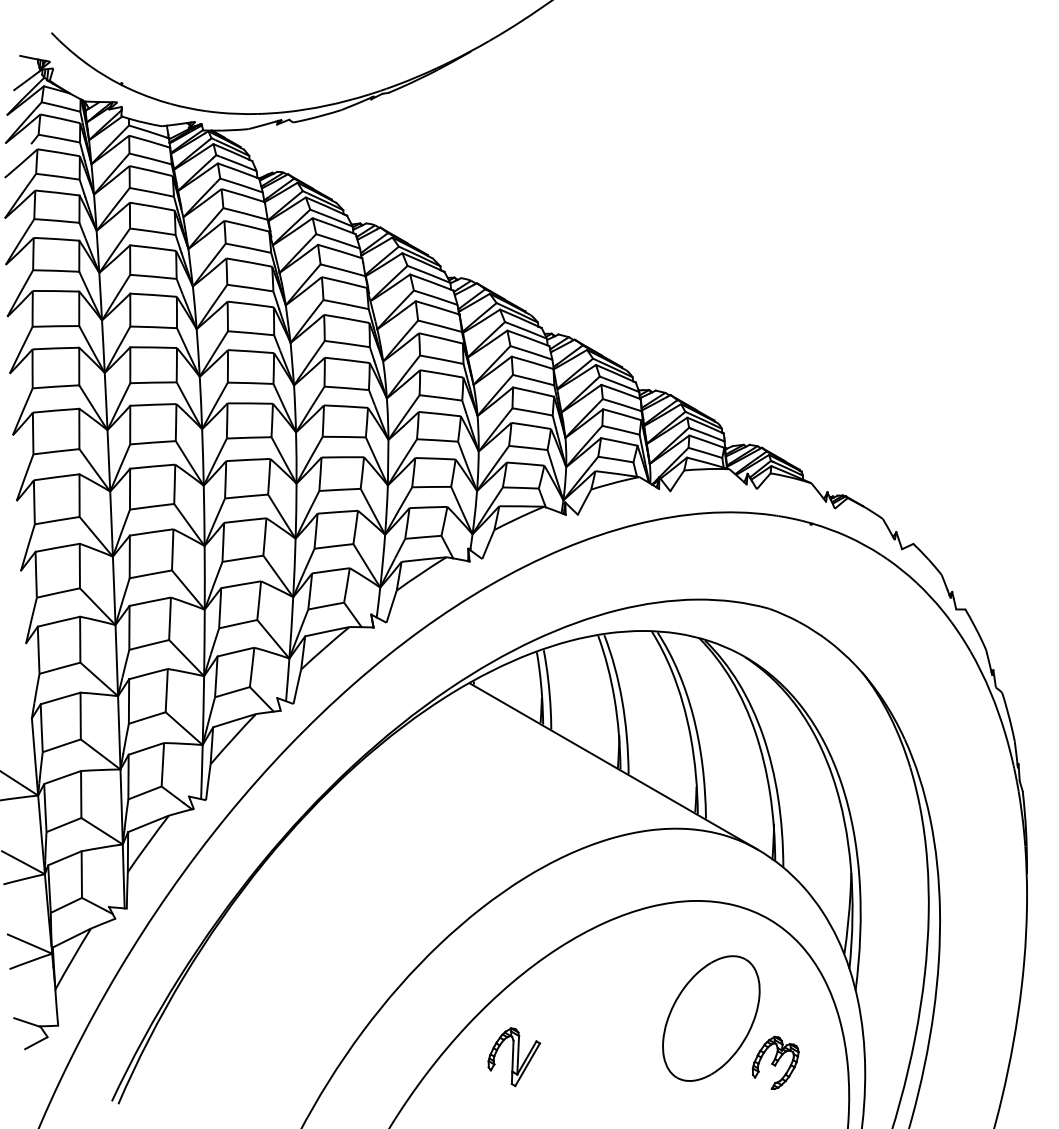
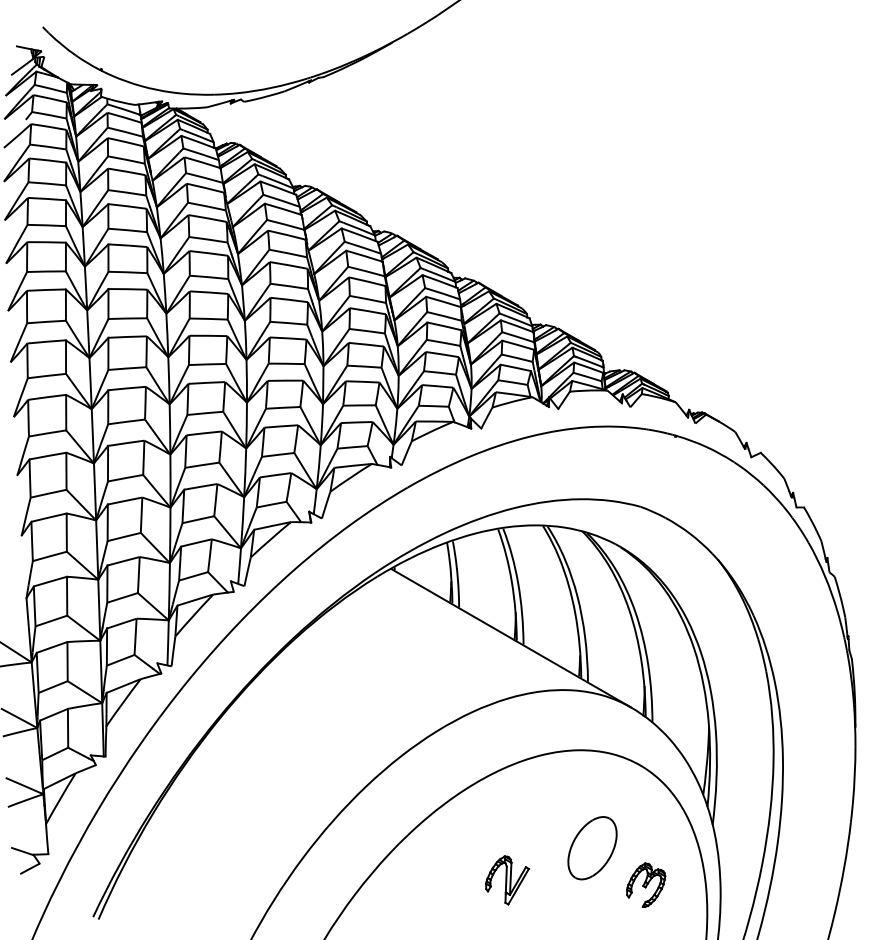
part: (711, 1018) -> (592, 848), size x0.6
part: (514, 1057) -> (507, 880), moved

